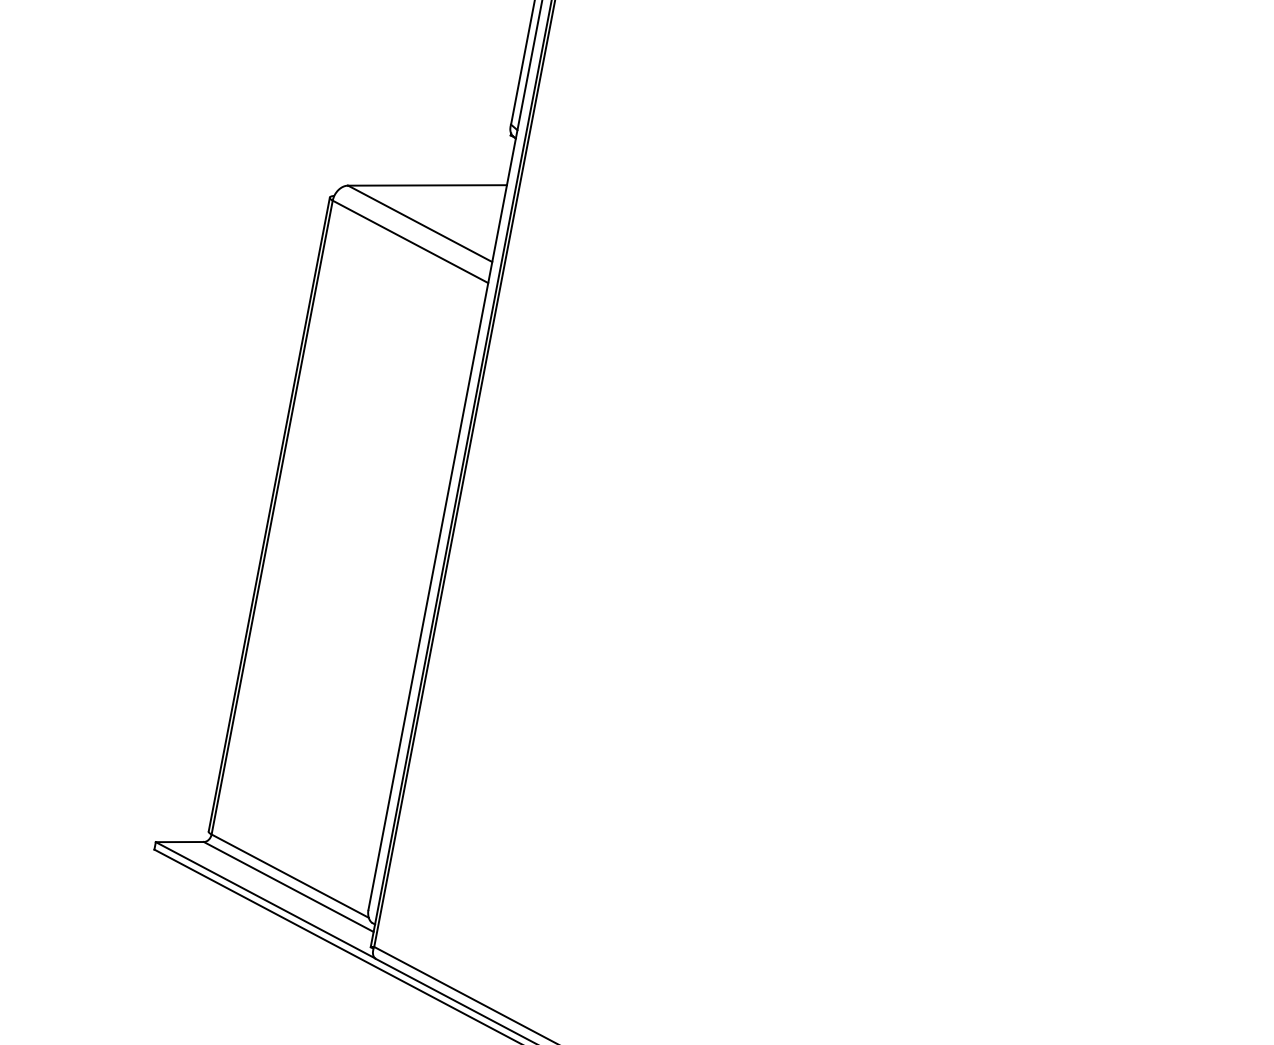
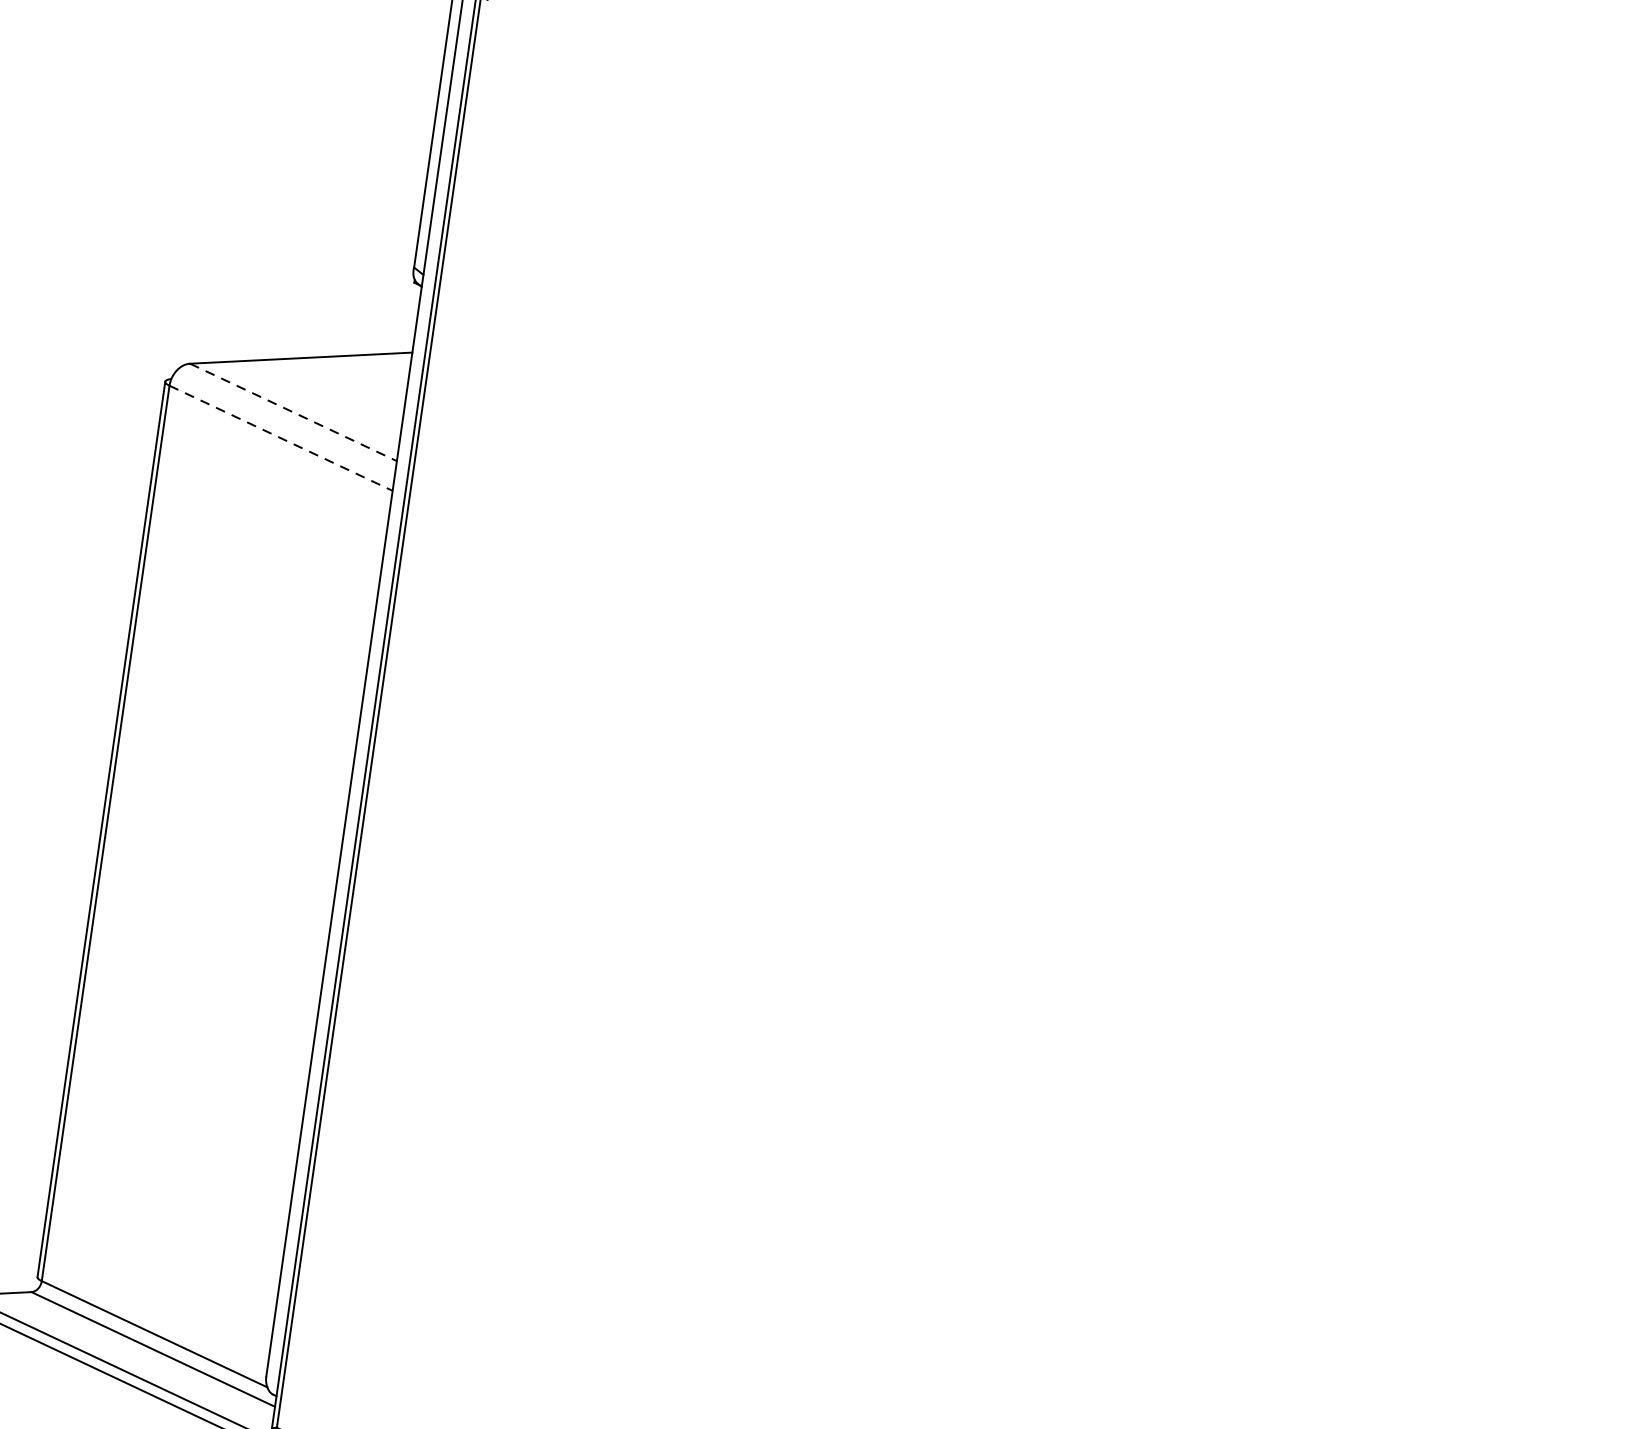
line: (420, 223) -> (293, 411), solid -> dashed
line: (410, 241) -> (281, 437), solid -> dashed

